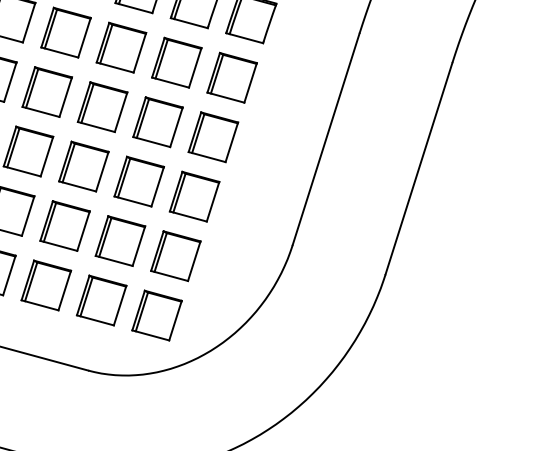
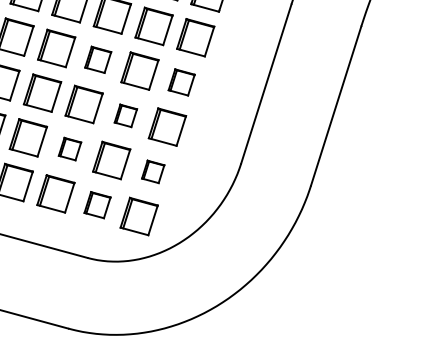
part: (101, 106) -> (97, 59), size x0.7
part: (213, 137) -> (181, 82), size x0.7
part: (138, 181) -> (125, 115), size x0.6
part: (64, 225) -> (69, 148), size x0.6
part: (174, 255) -> (152, 171), size x0.6
part: (101, 299) -> (97, 204), size x0.7

